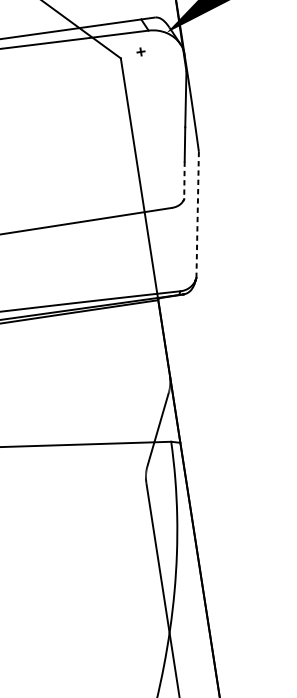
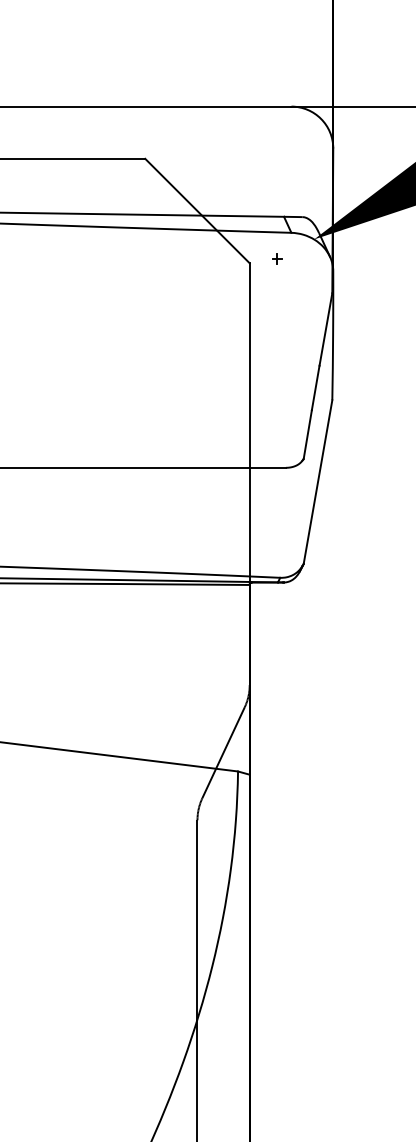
line: (184, 180) -> (307, 434), dashed -> solid
line: (197, 215) -> (317, 482), dashed -> solid

